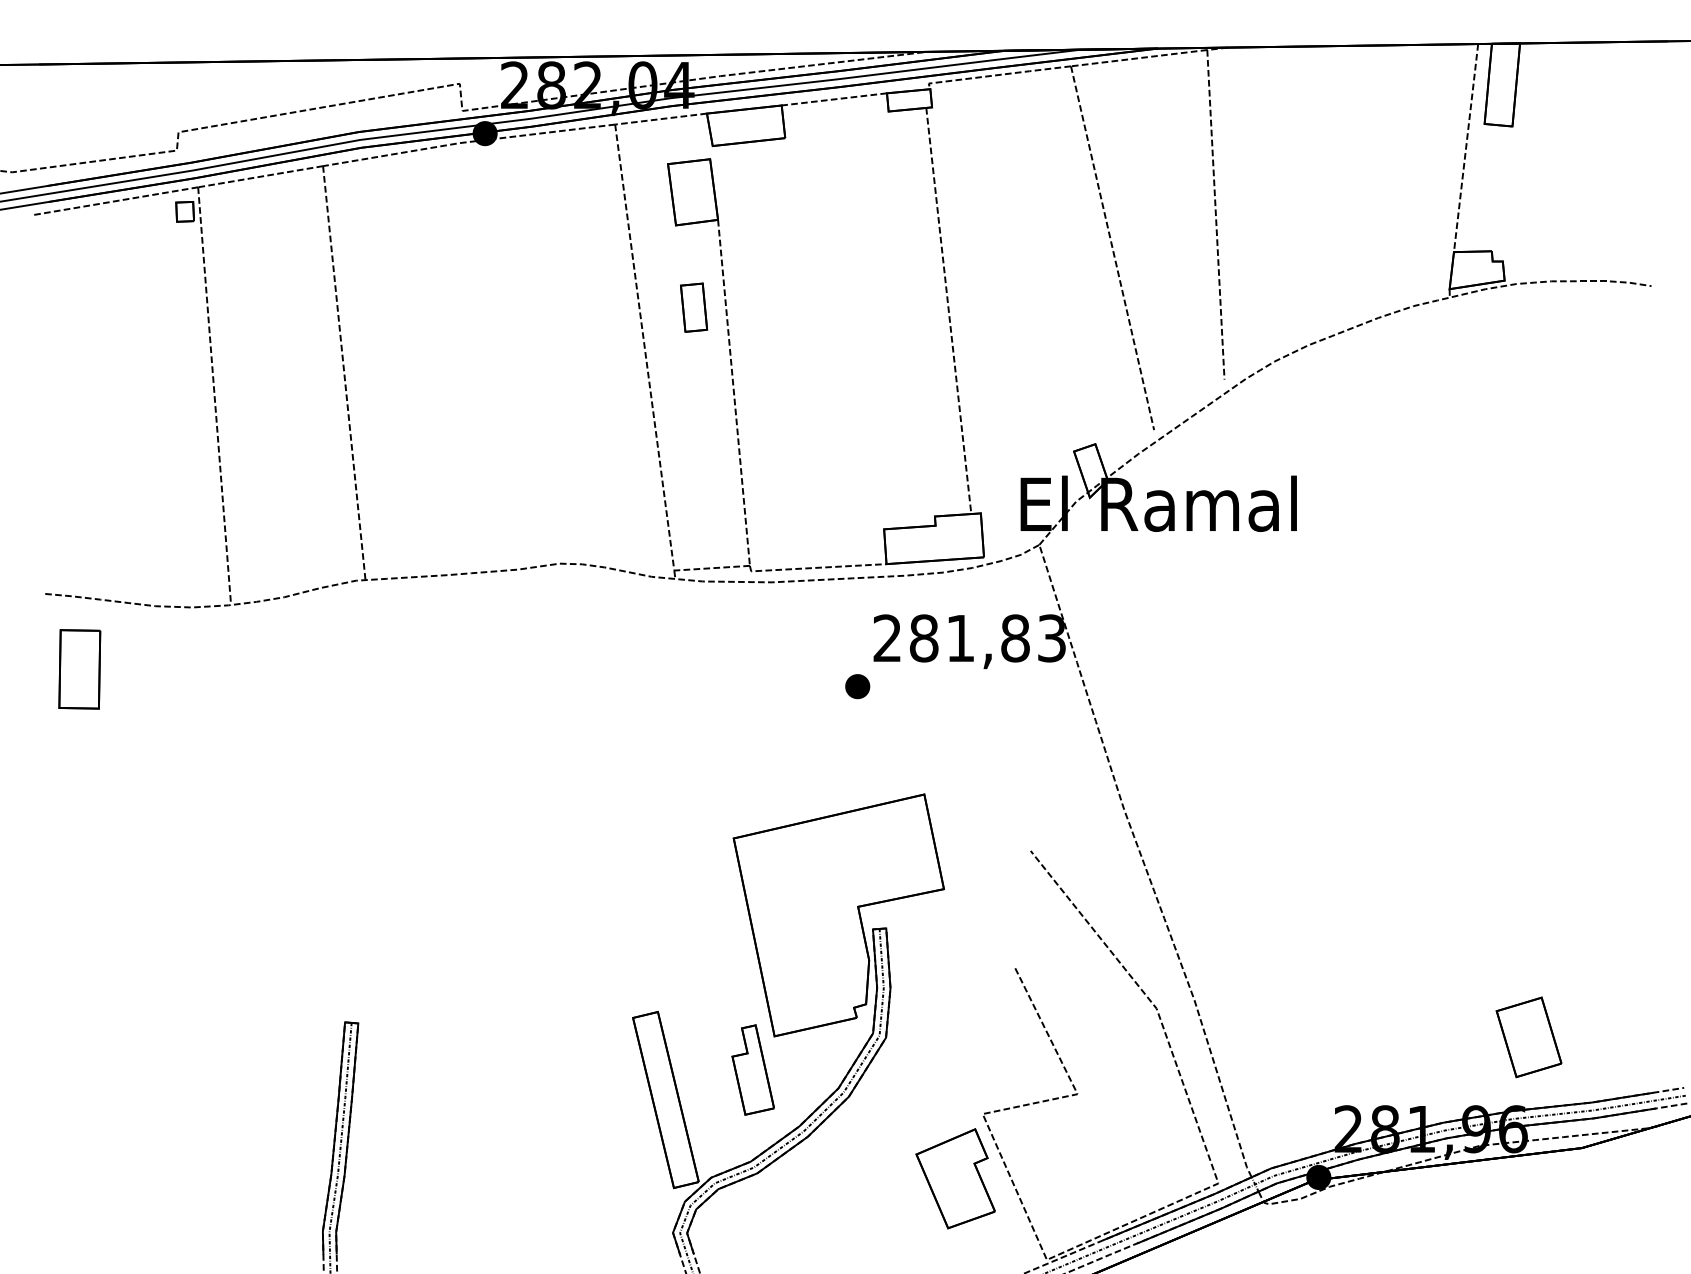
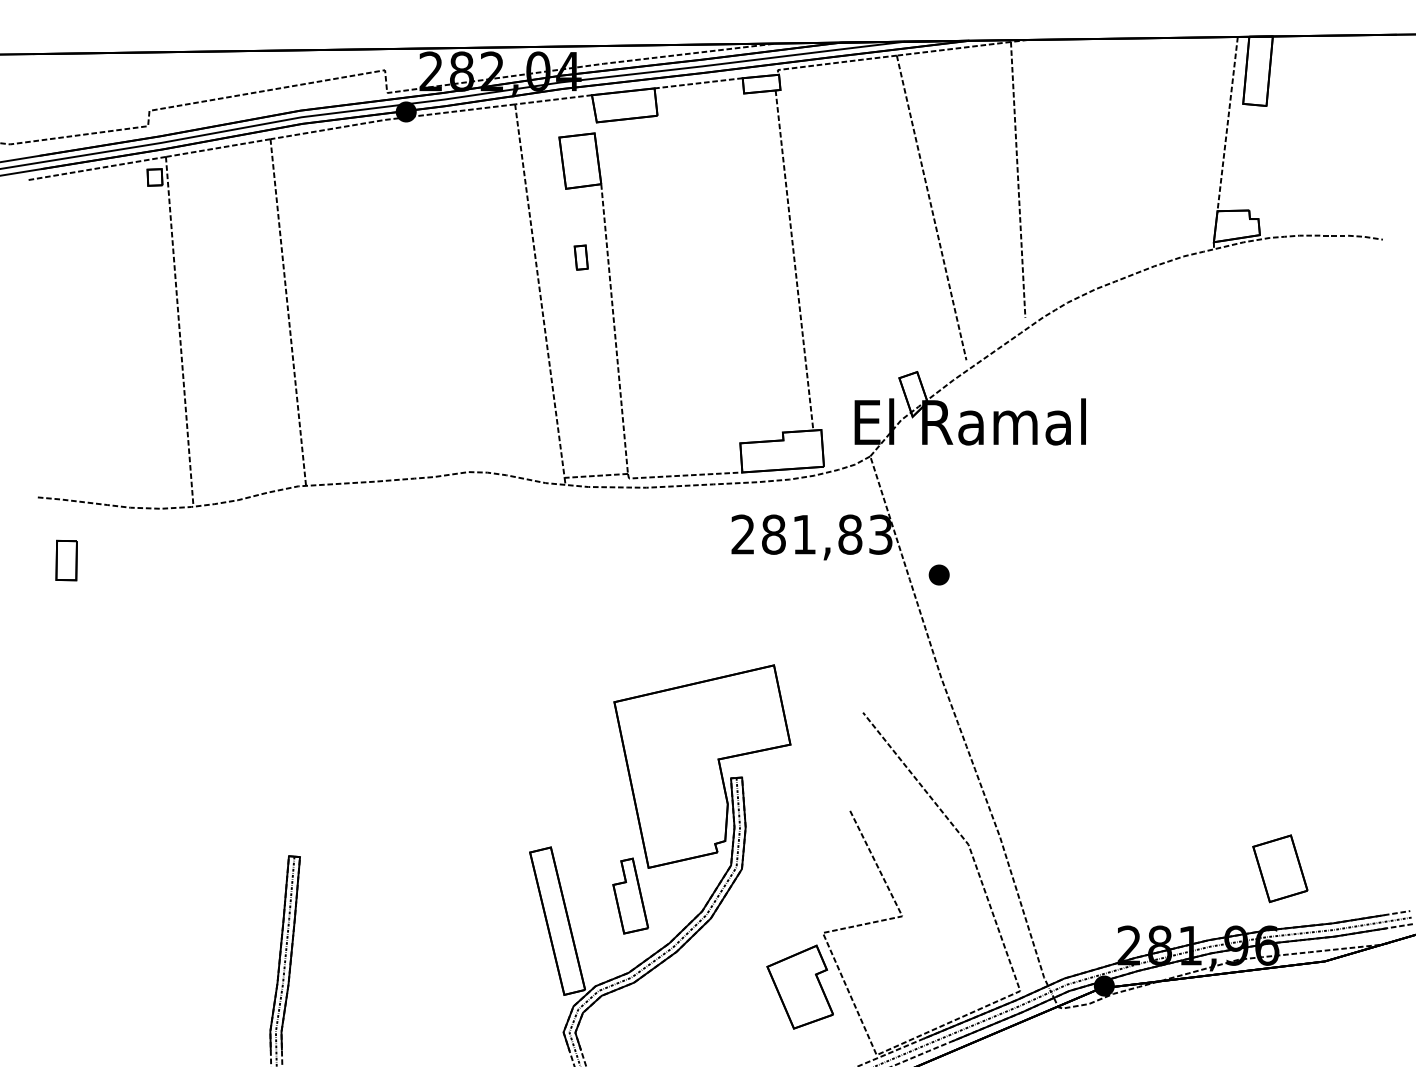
part: (694, 307) -> (581, 257), size x0.6
part: (79, 669) -> (66, 560), size x0.6
part: (856, 685) -> (938, 574), moved

